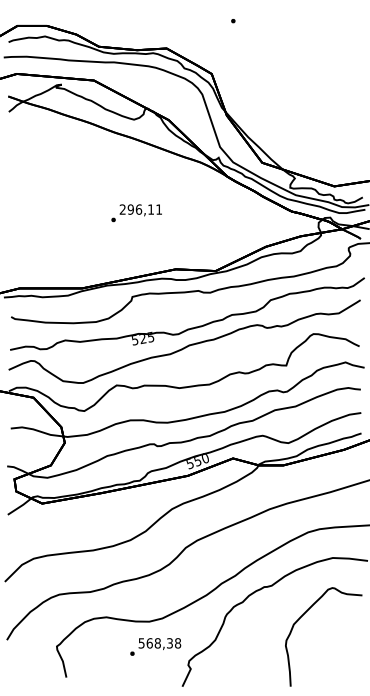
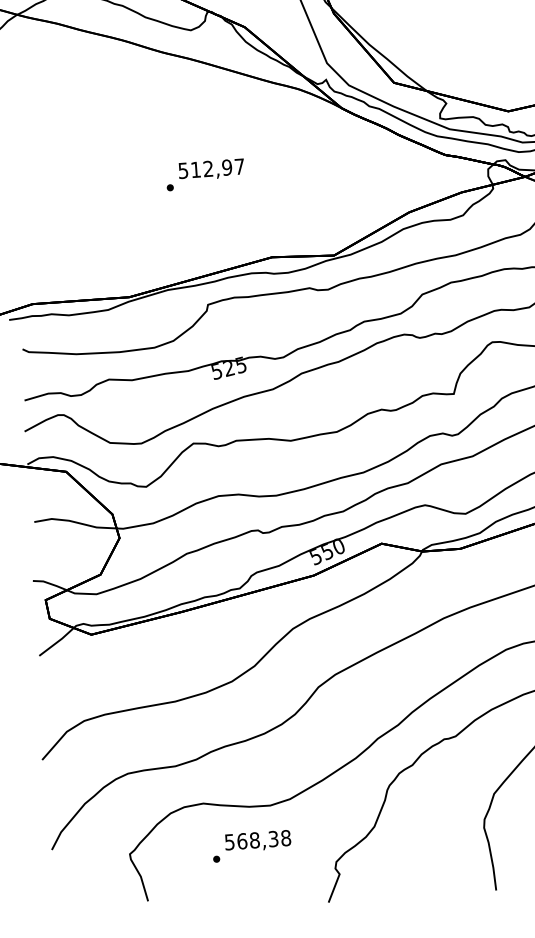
text: (140, 209) -> (210, 168), 296,11 -> 512,97
text: (155, 646) -> (251, 845), moved

